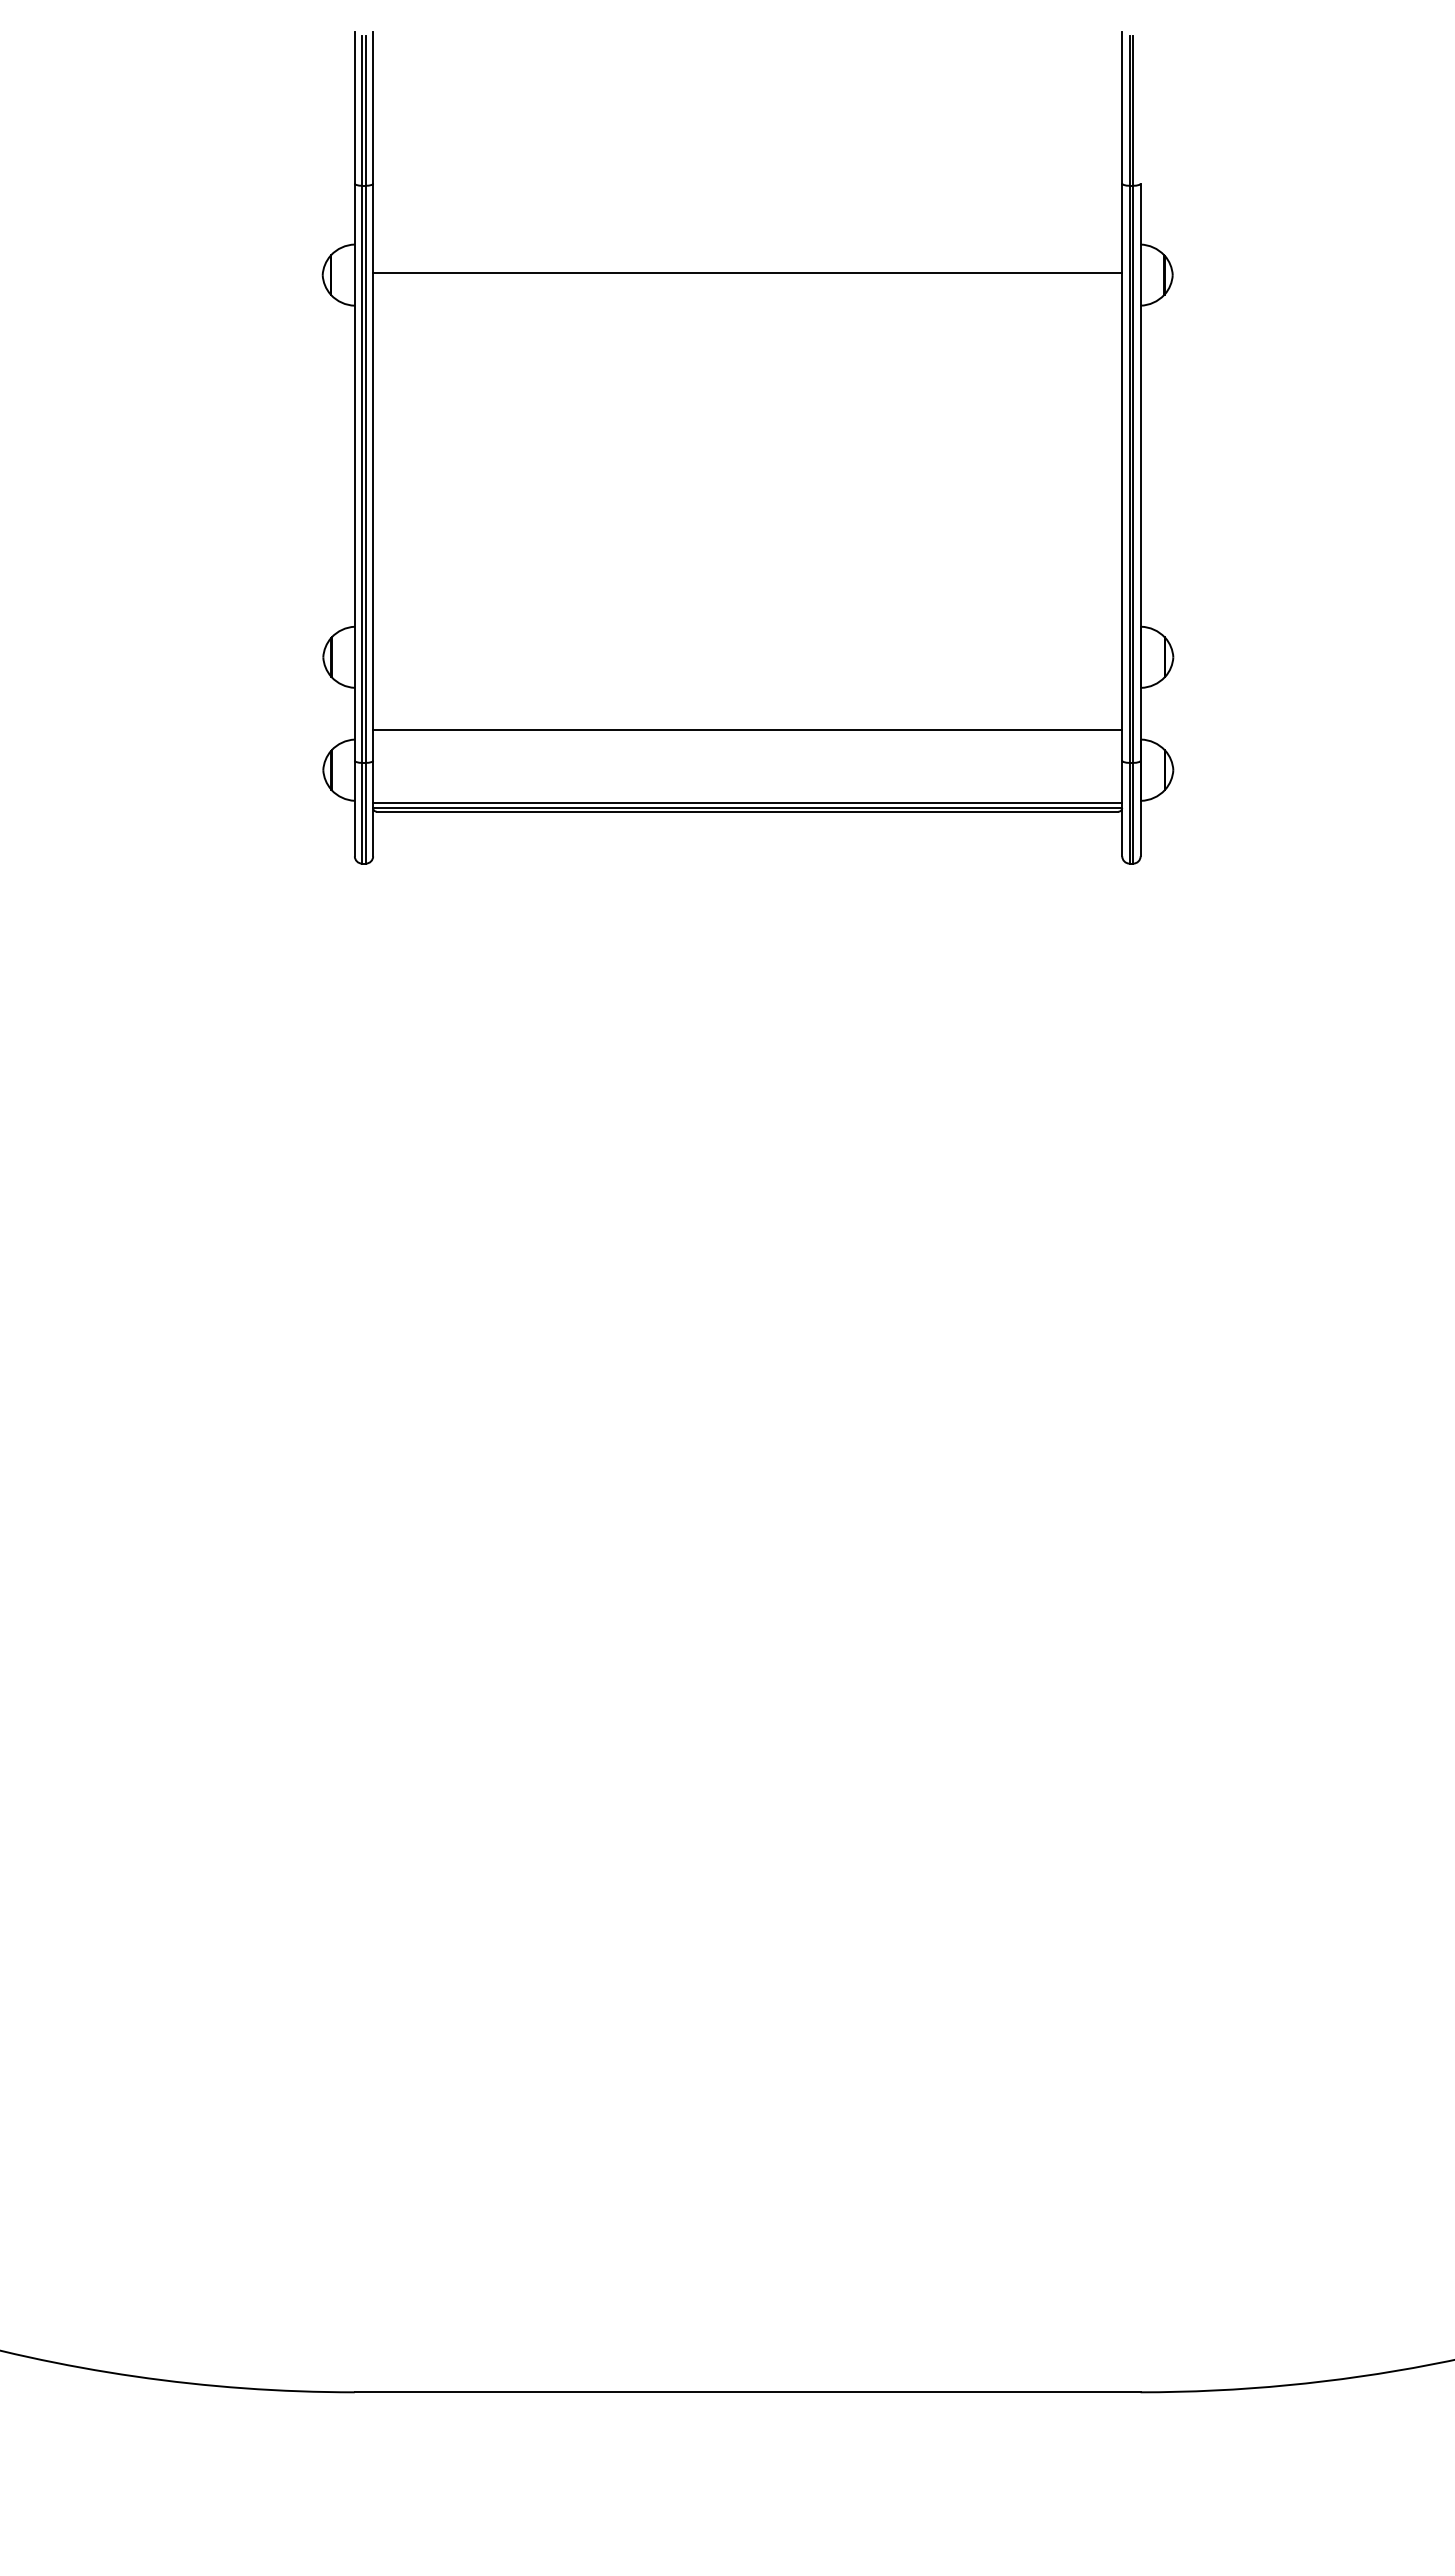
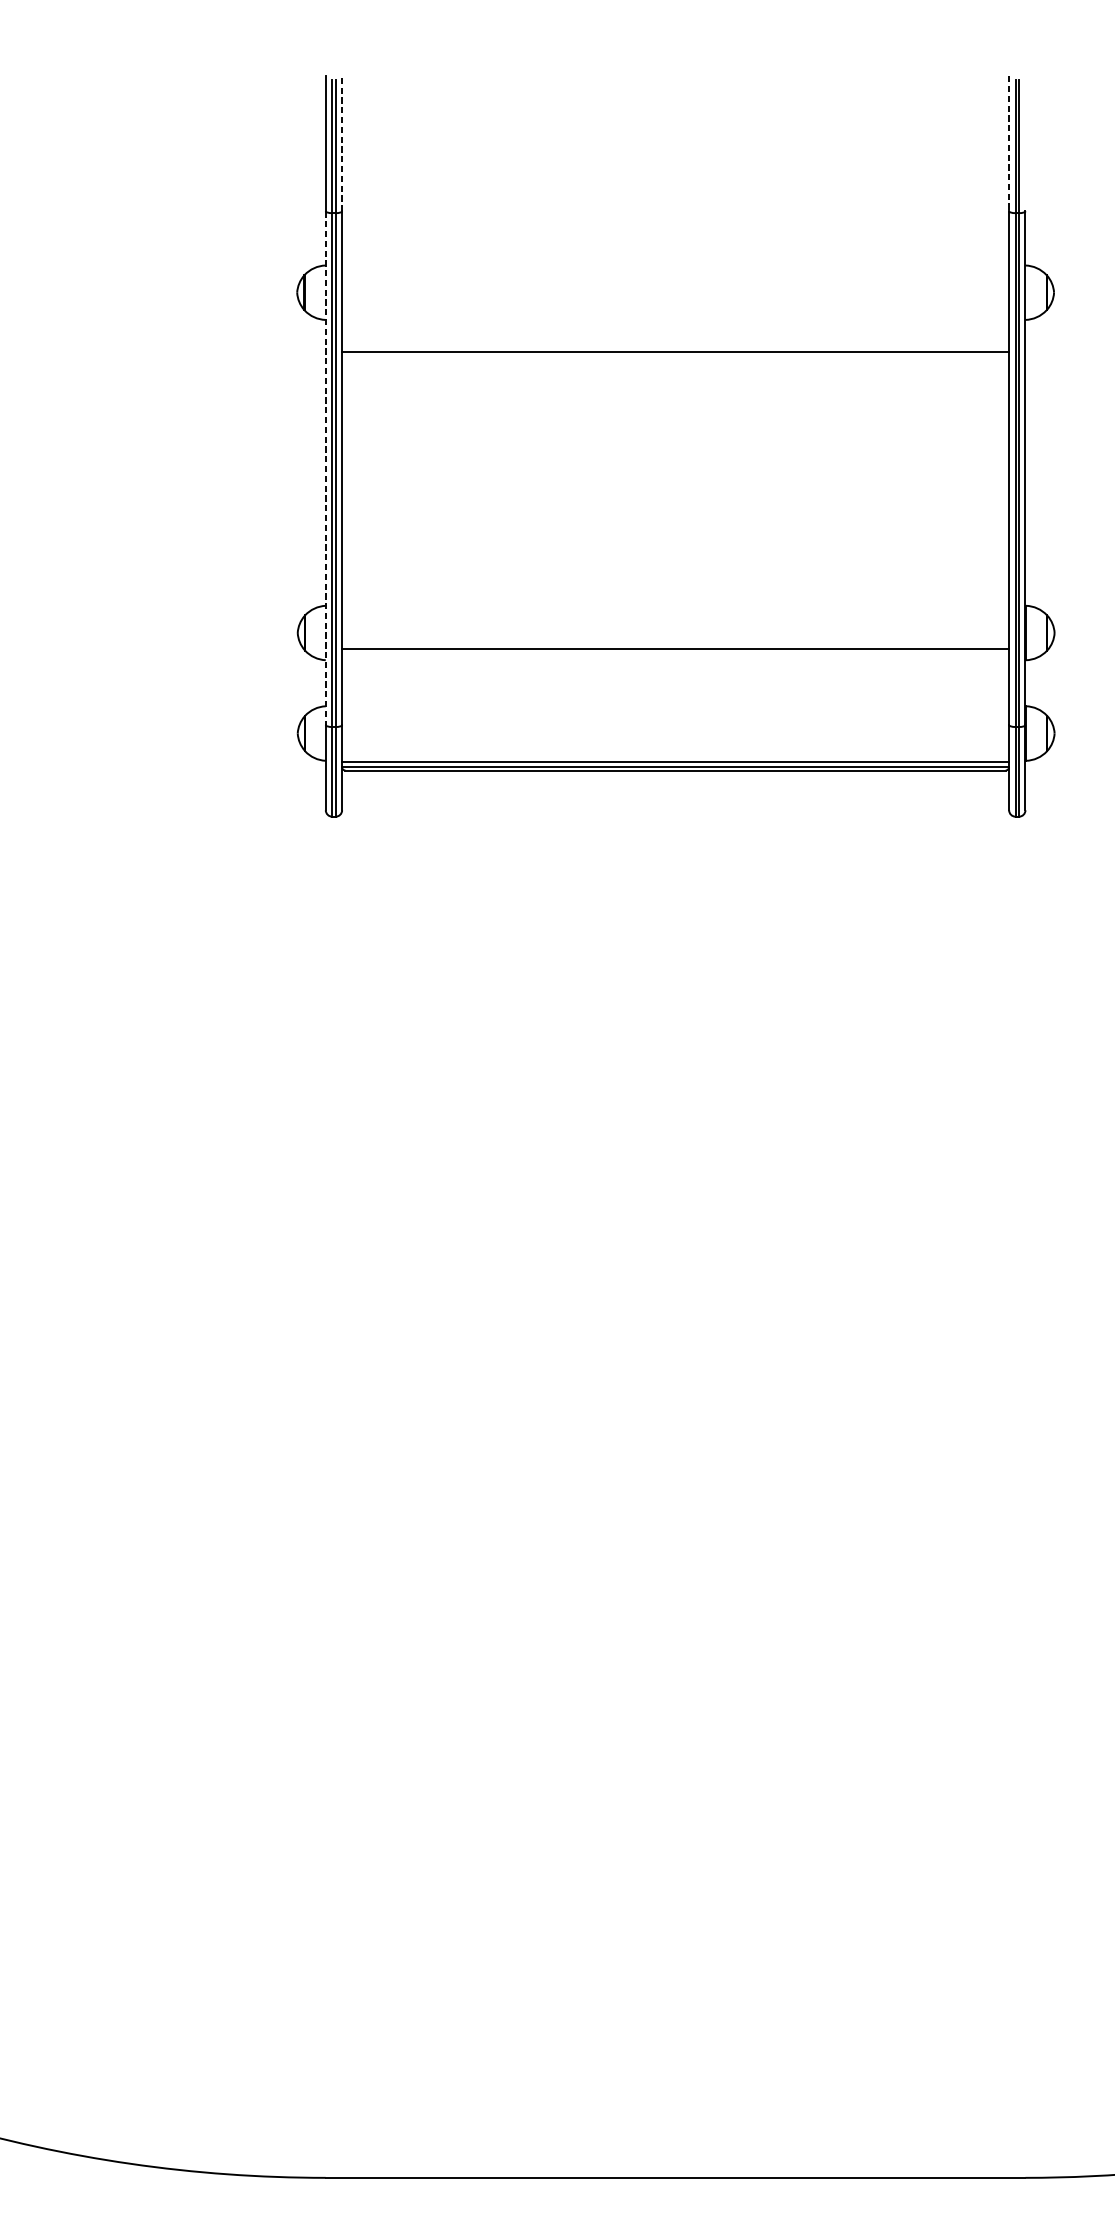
line: (373, 107) -> (342, 143), solid -> dashed
line: (1122, 107) -> (1009, 143), solid -> dashed
line: (747, 273) -> (675, 351), moved
line: (354, 472) -> (325, 468), solid -> dashed
line: (747, 729) -> (675, 648), moved

